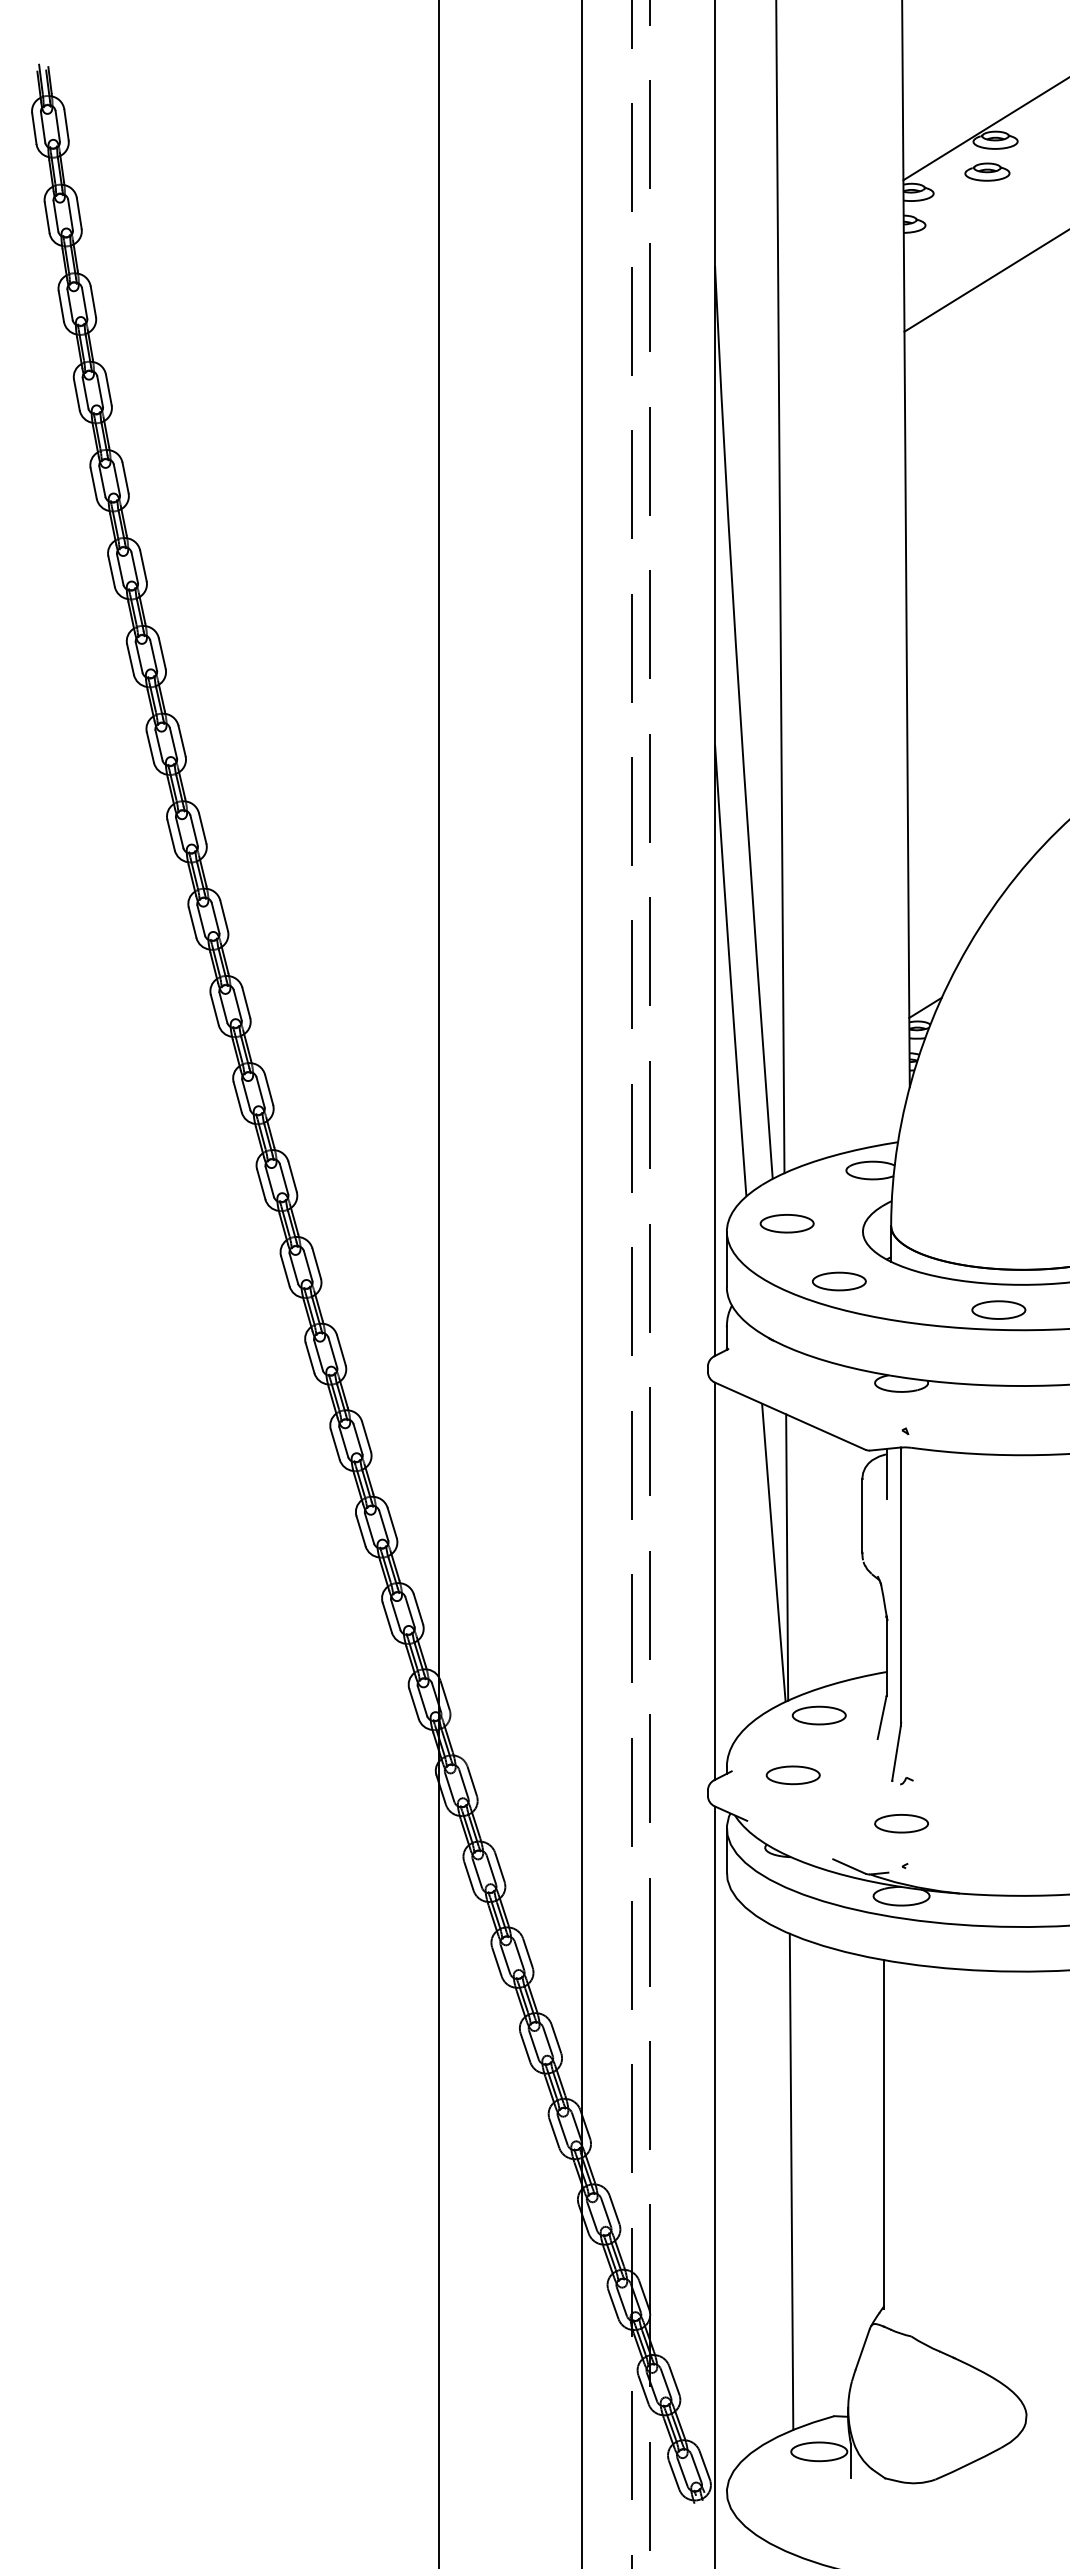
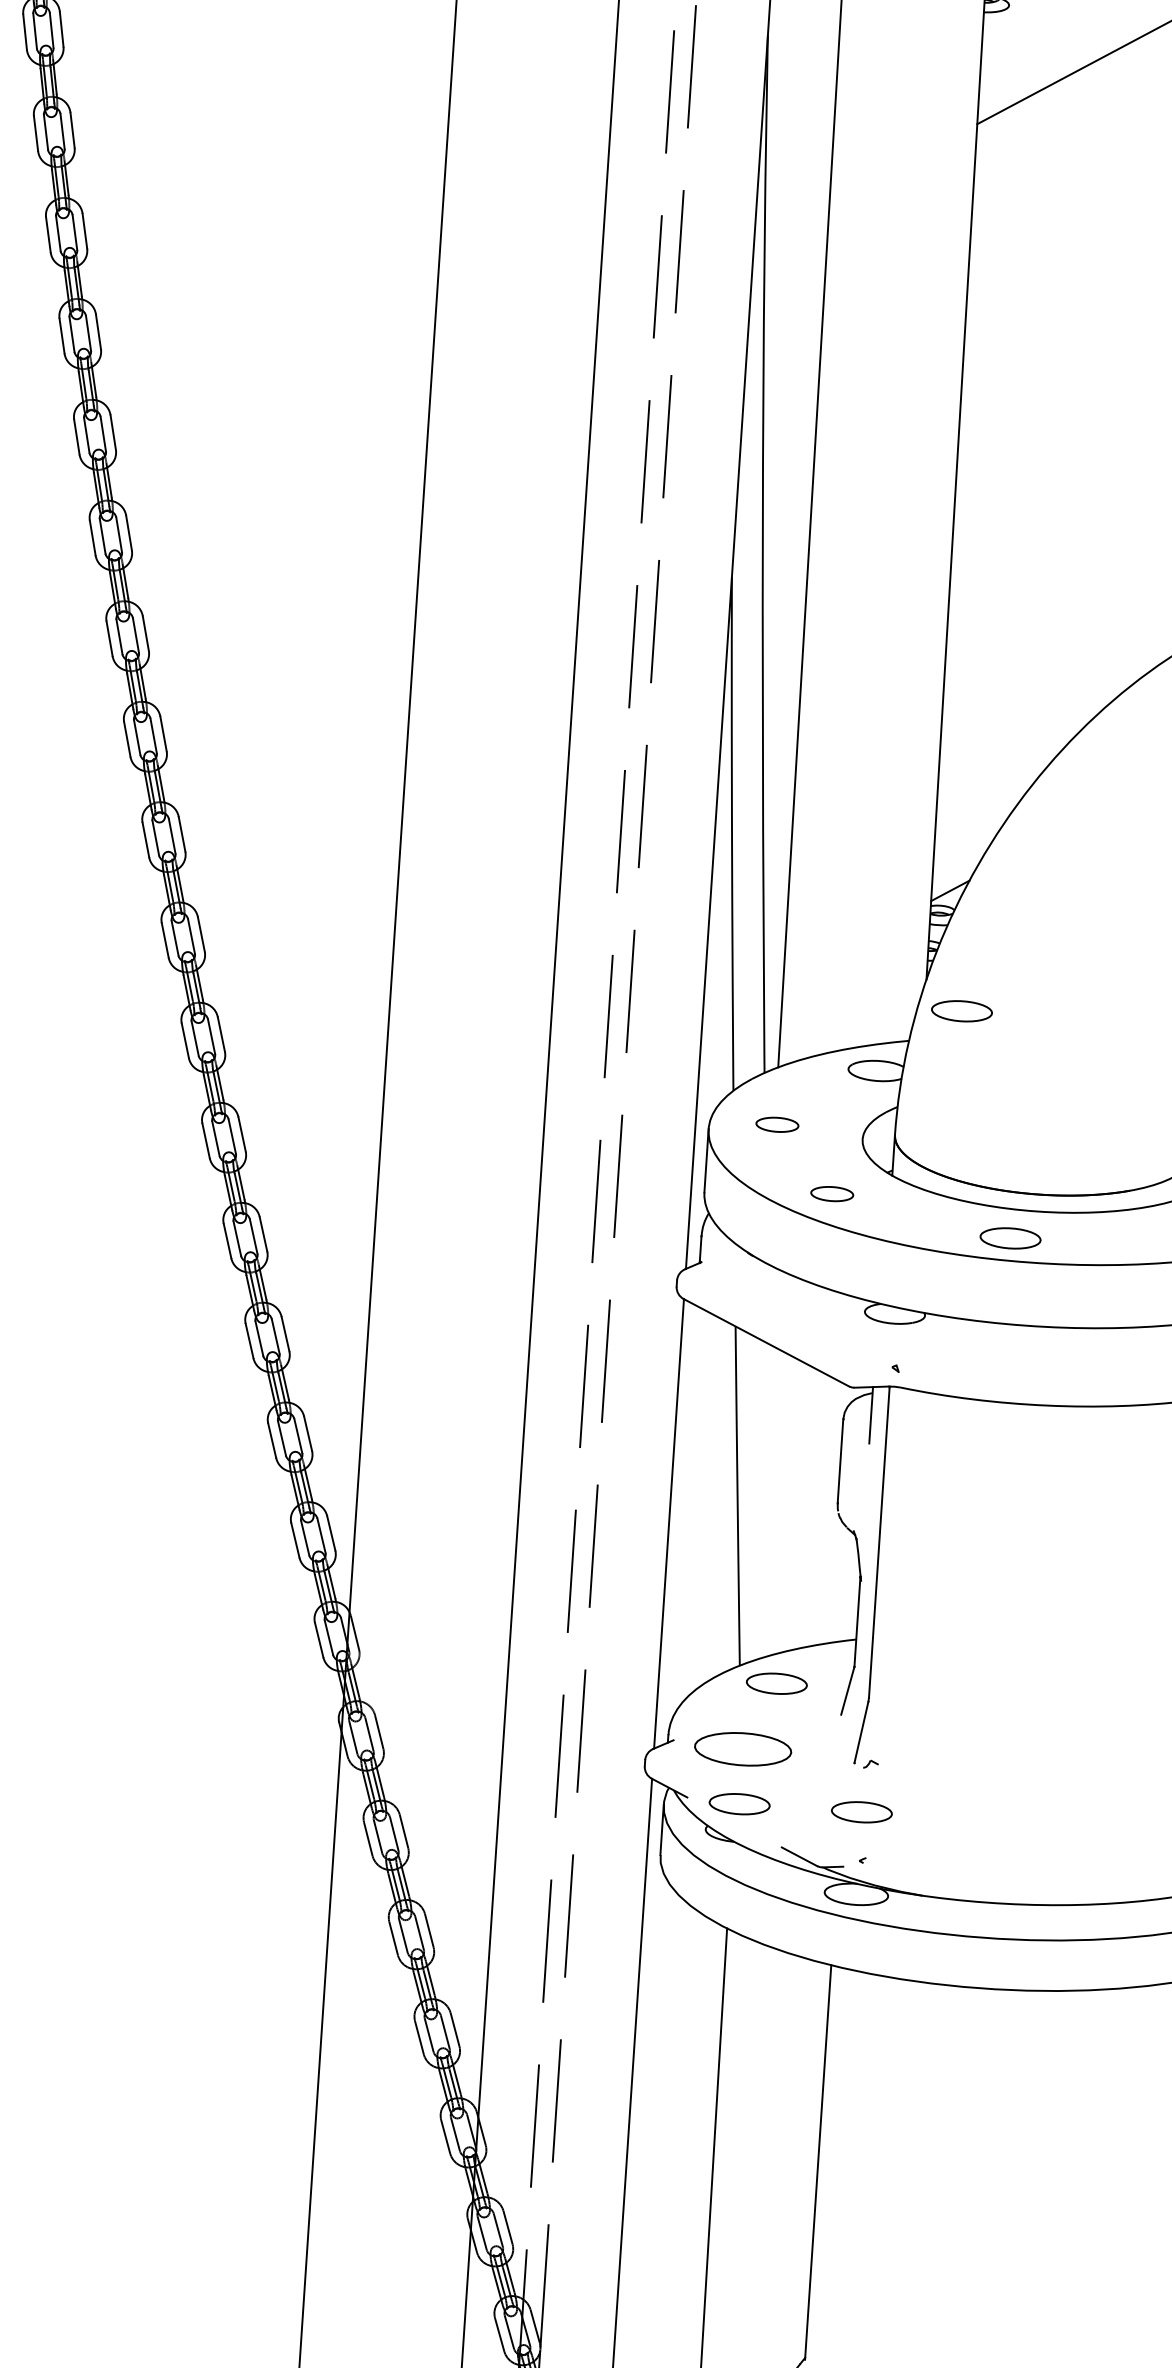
part: (942, 1112) -> (961, 1010), added
part: (786, 1223) -> (776, 1124), size x0.7
part: (839, 1281) -> (832, 1194), size x0.7
line: (787, 1557) -> (752, 1502), removed
part: (792, 1775) -> (742, 1749), size x1.6
part: (793, 1823) -> (739, 1803), added

